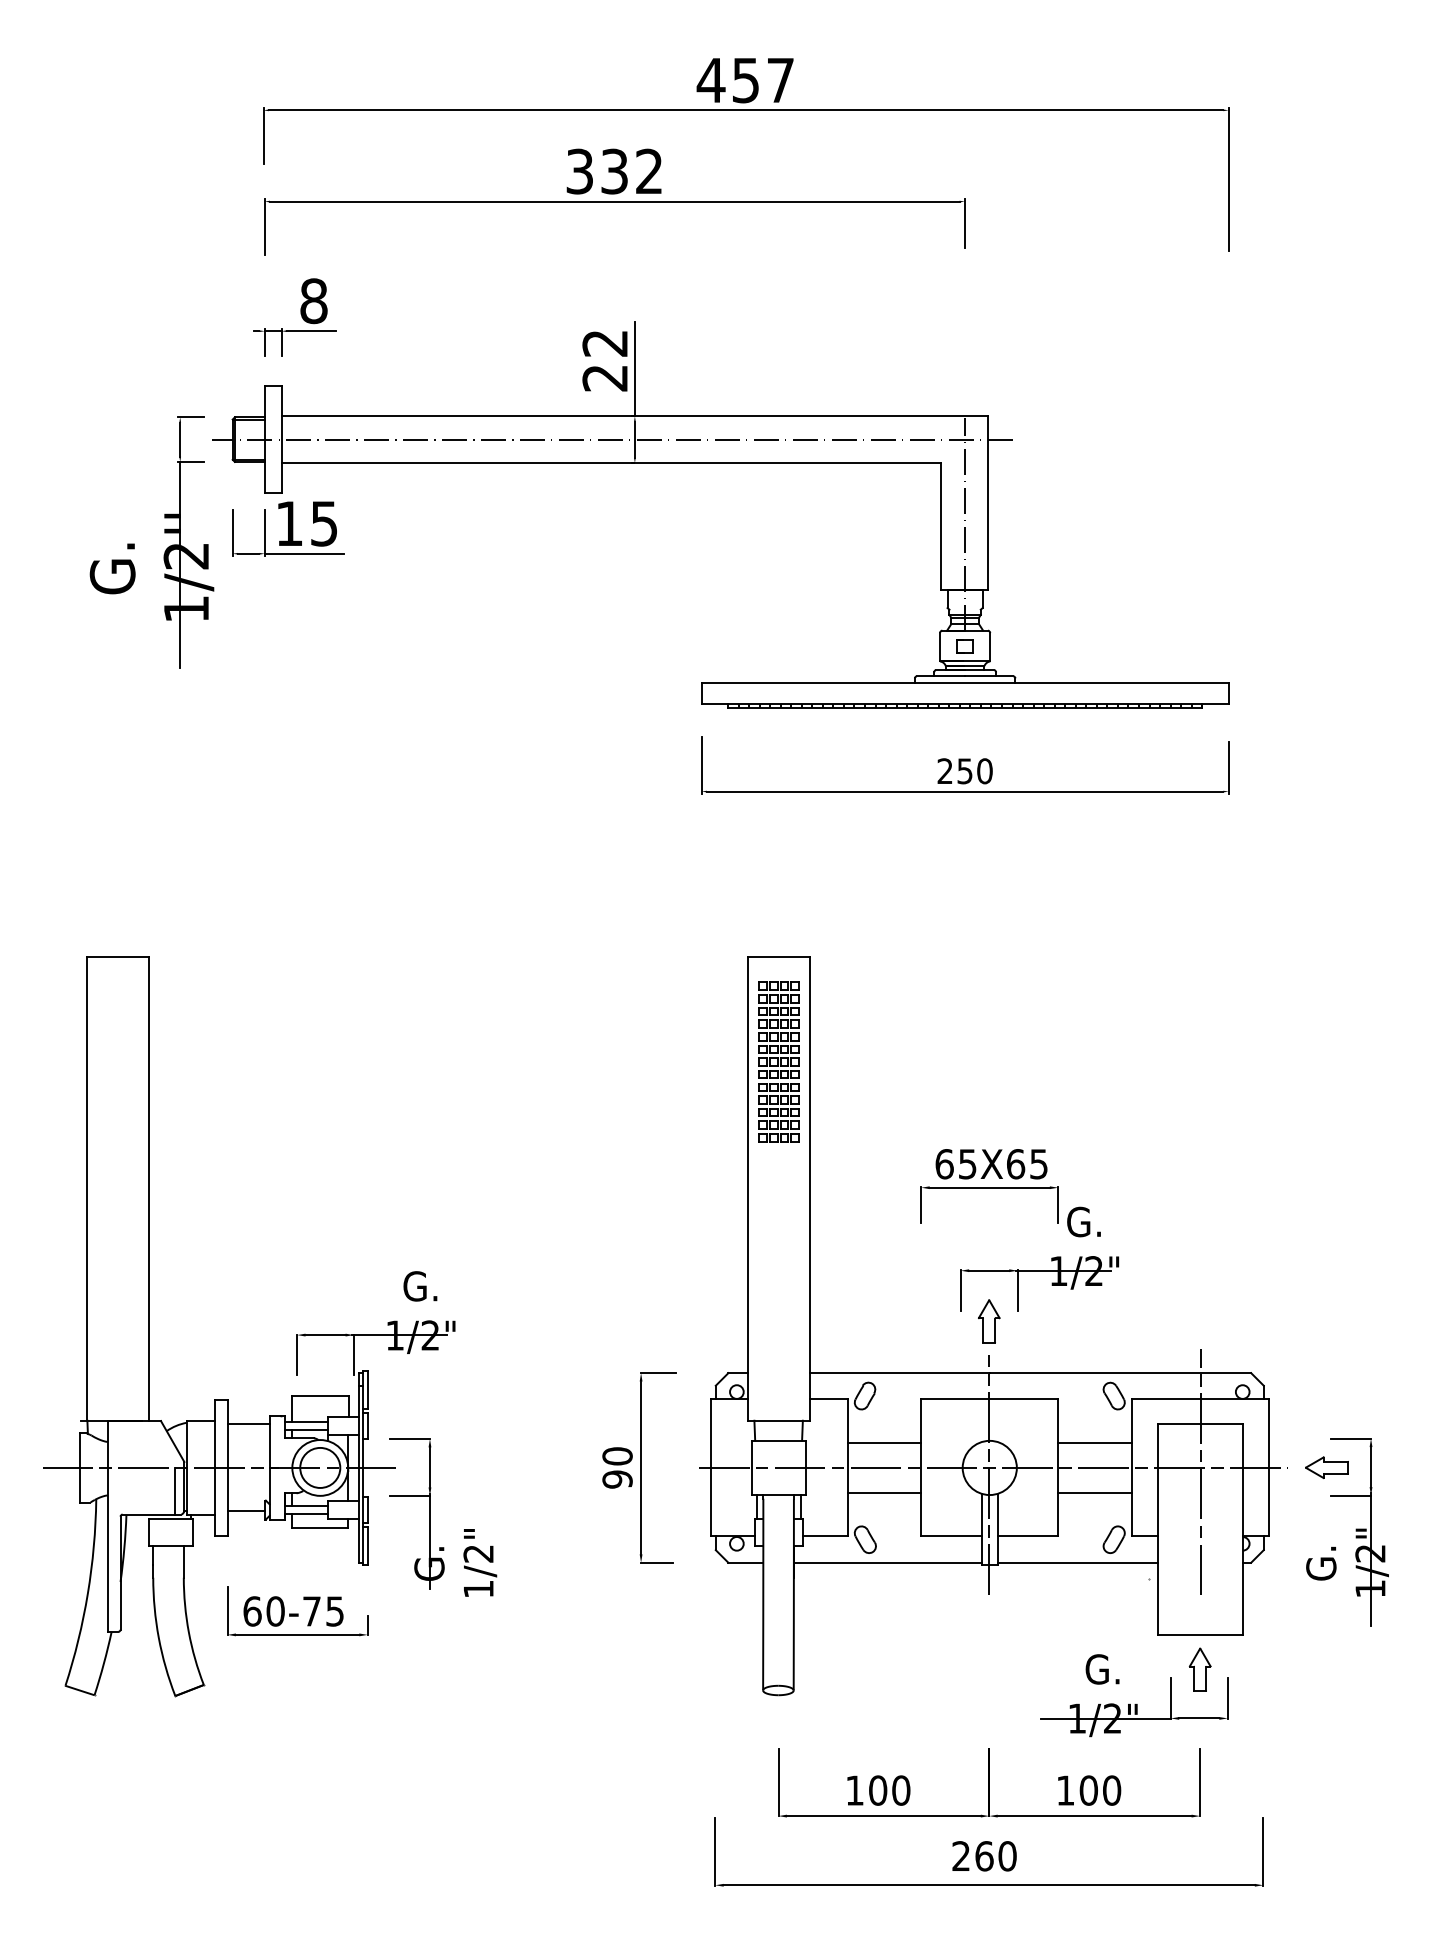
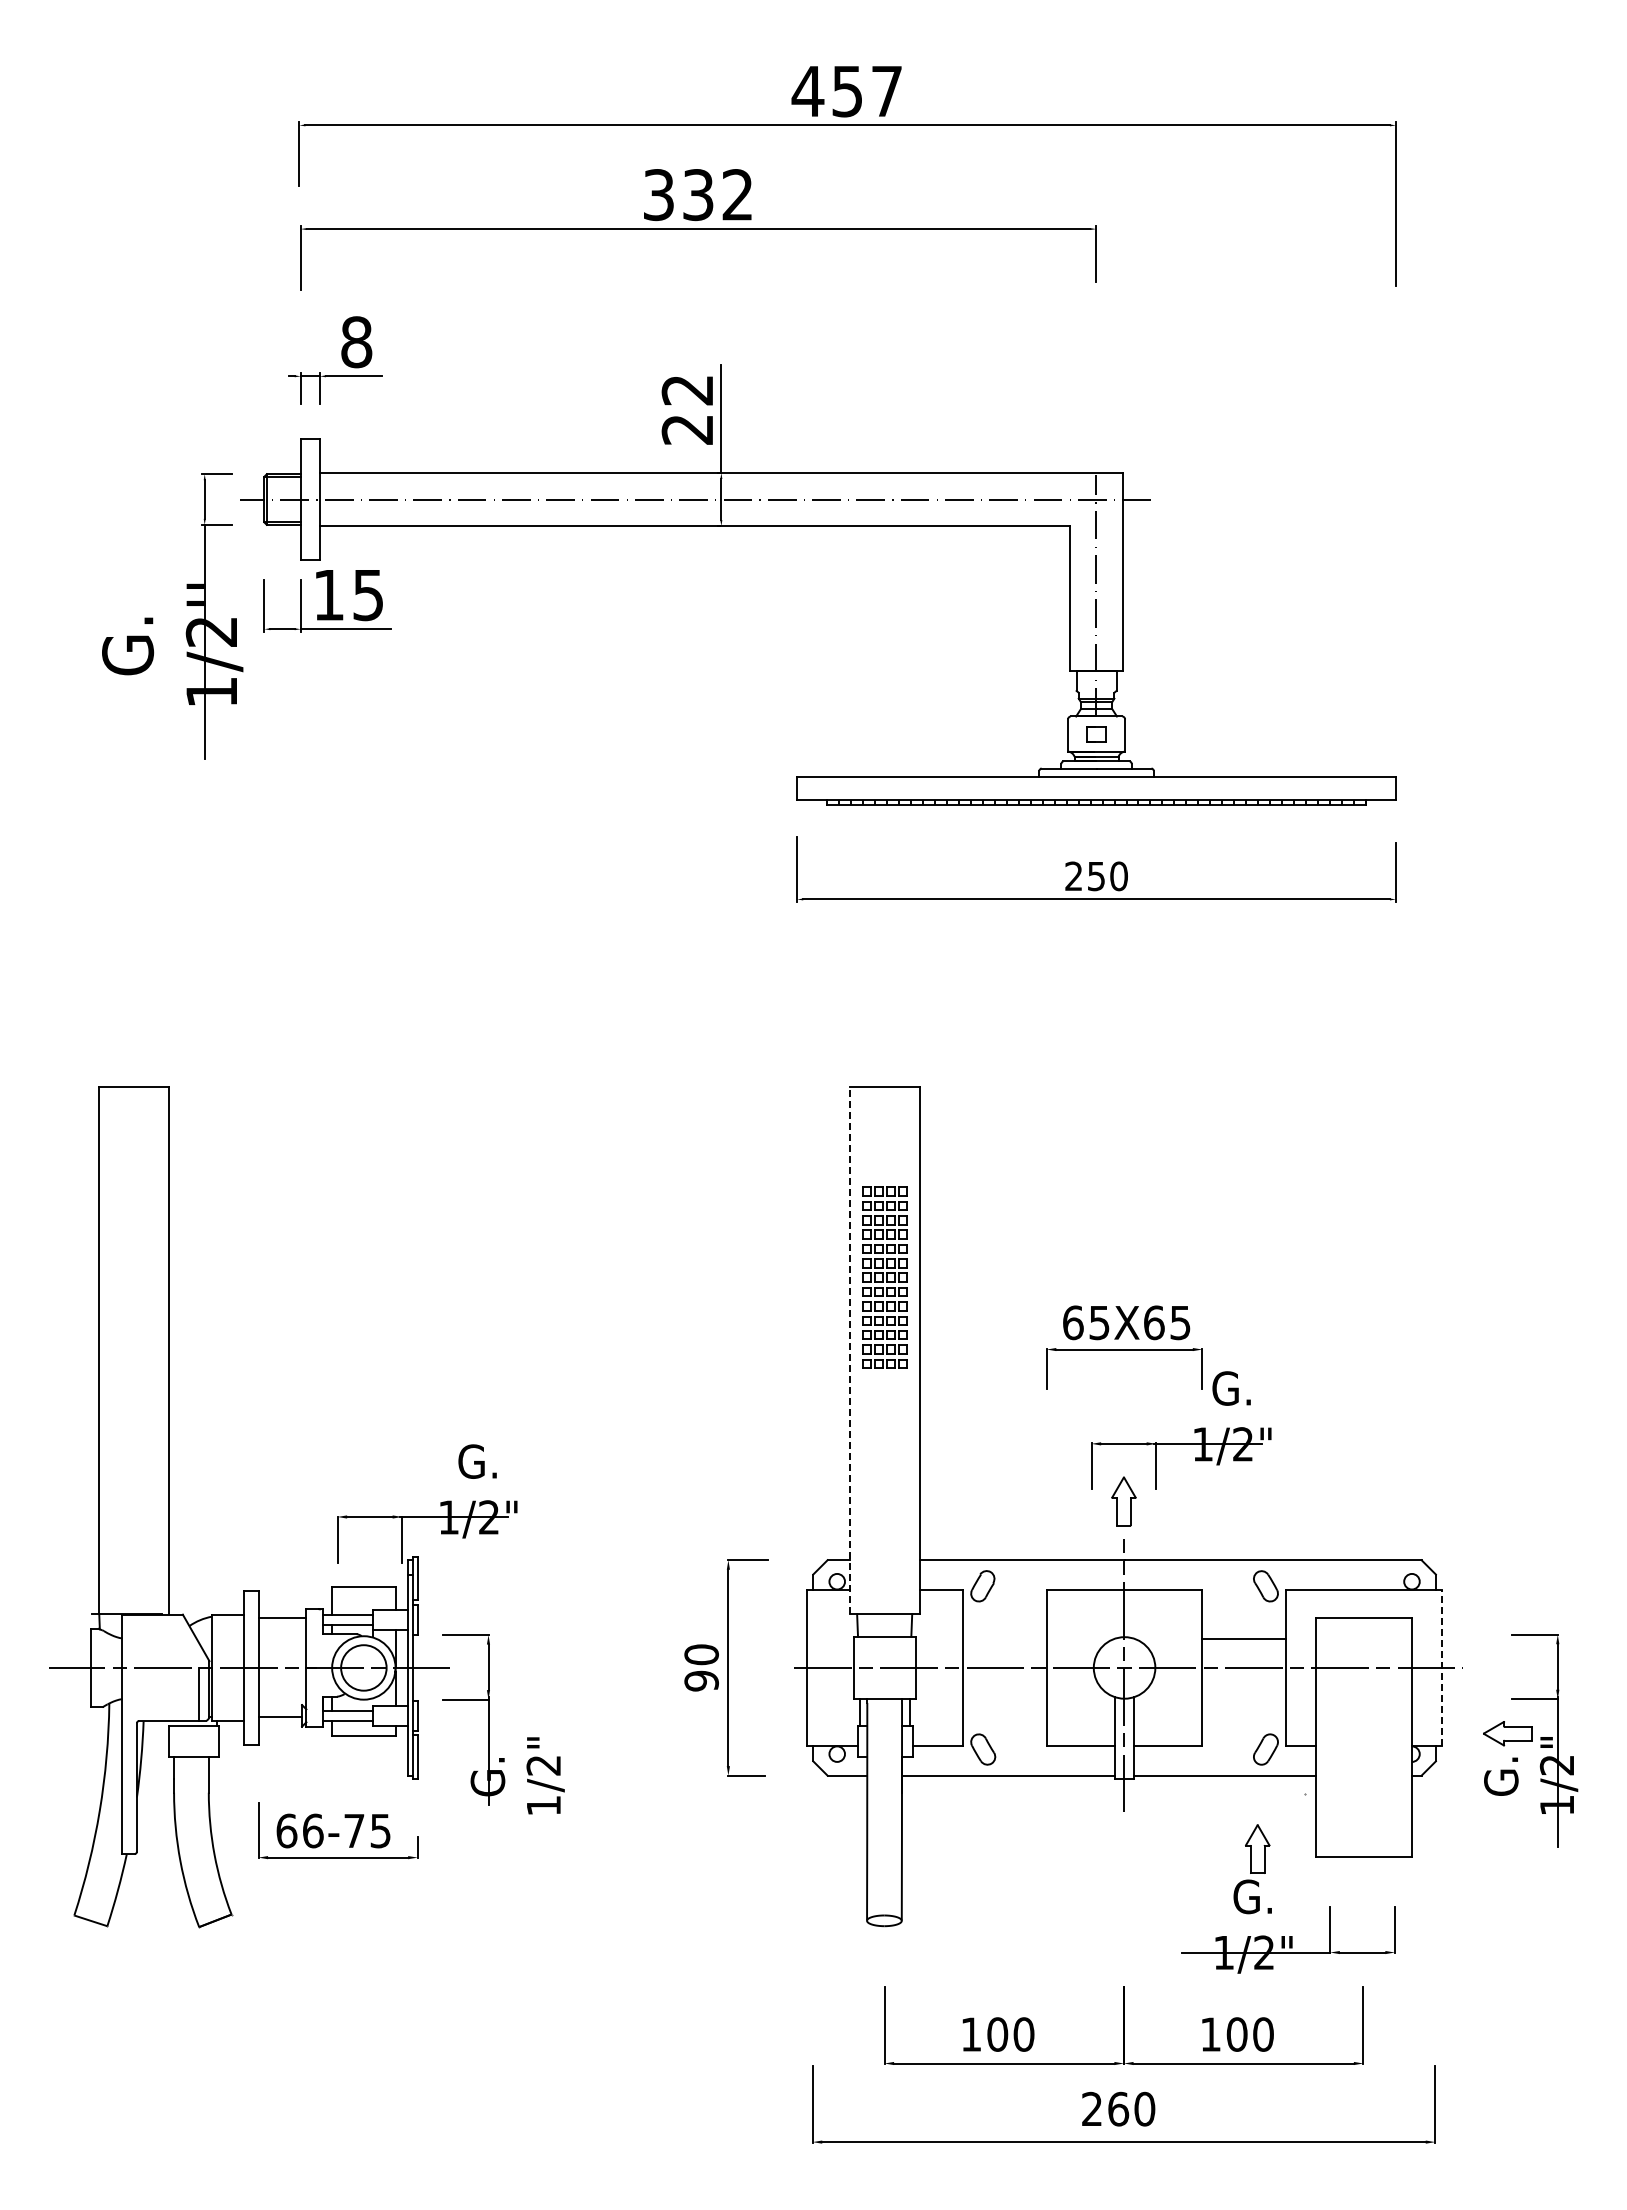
part: (778, 1061) -> (884, 1277), moved
line: (748, 1188) -> (850, 1350), solid -> dashed
line: (884, 1442) -> (1004, 1639), removed
line: (1268, 1467) -> (1441, 1667), solid -> dashed
part: (1326, 1467) -> (1507, 1733), moved
line: (1200, 1471) -> (1364, 1672), removed
line: (884, 1493) -> (1004, 1696), removed
line: (1095, 1493) -> (1244, 1696), removed
text: (275, 1611) -> (312, 1830), 60-75 -> 66-75
part: (1200, 1669) -> (1257, 1848), moved

